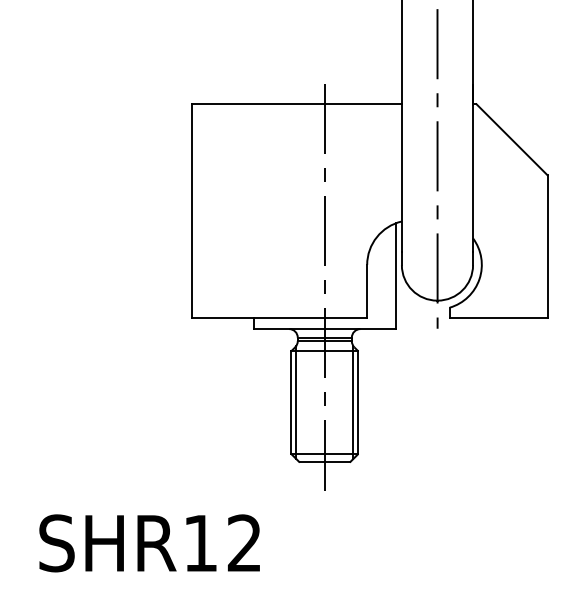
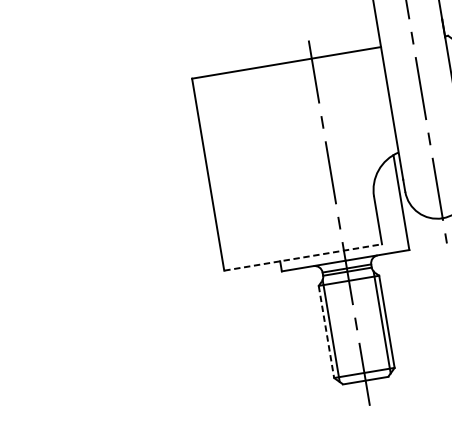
line: (279, 317) -> (303, 257), solid -> dashed
line: (291, 403) -> (326, 332), solid -> dashed

